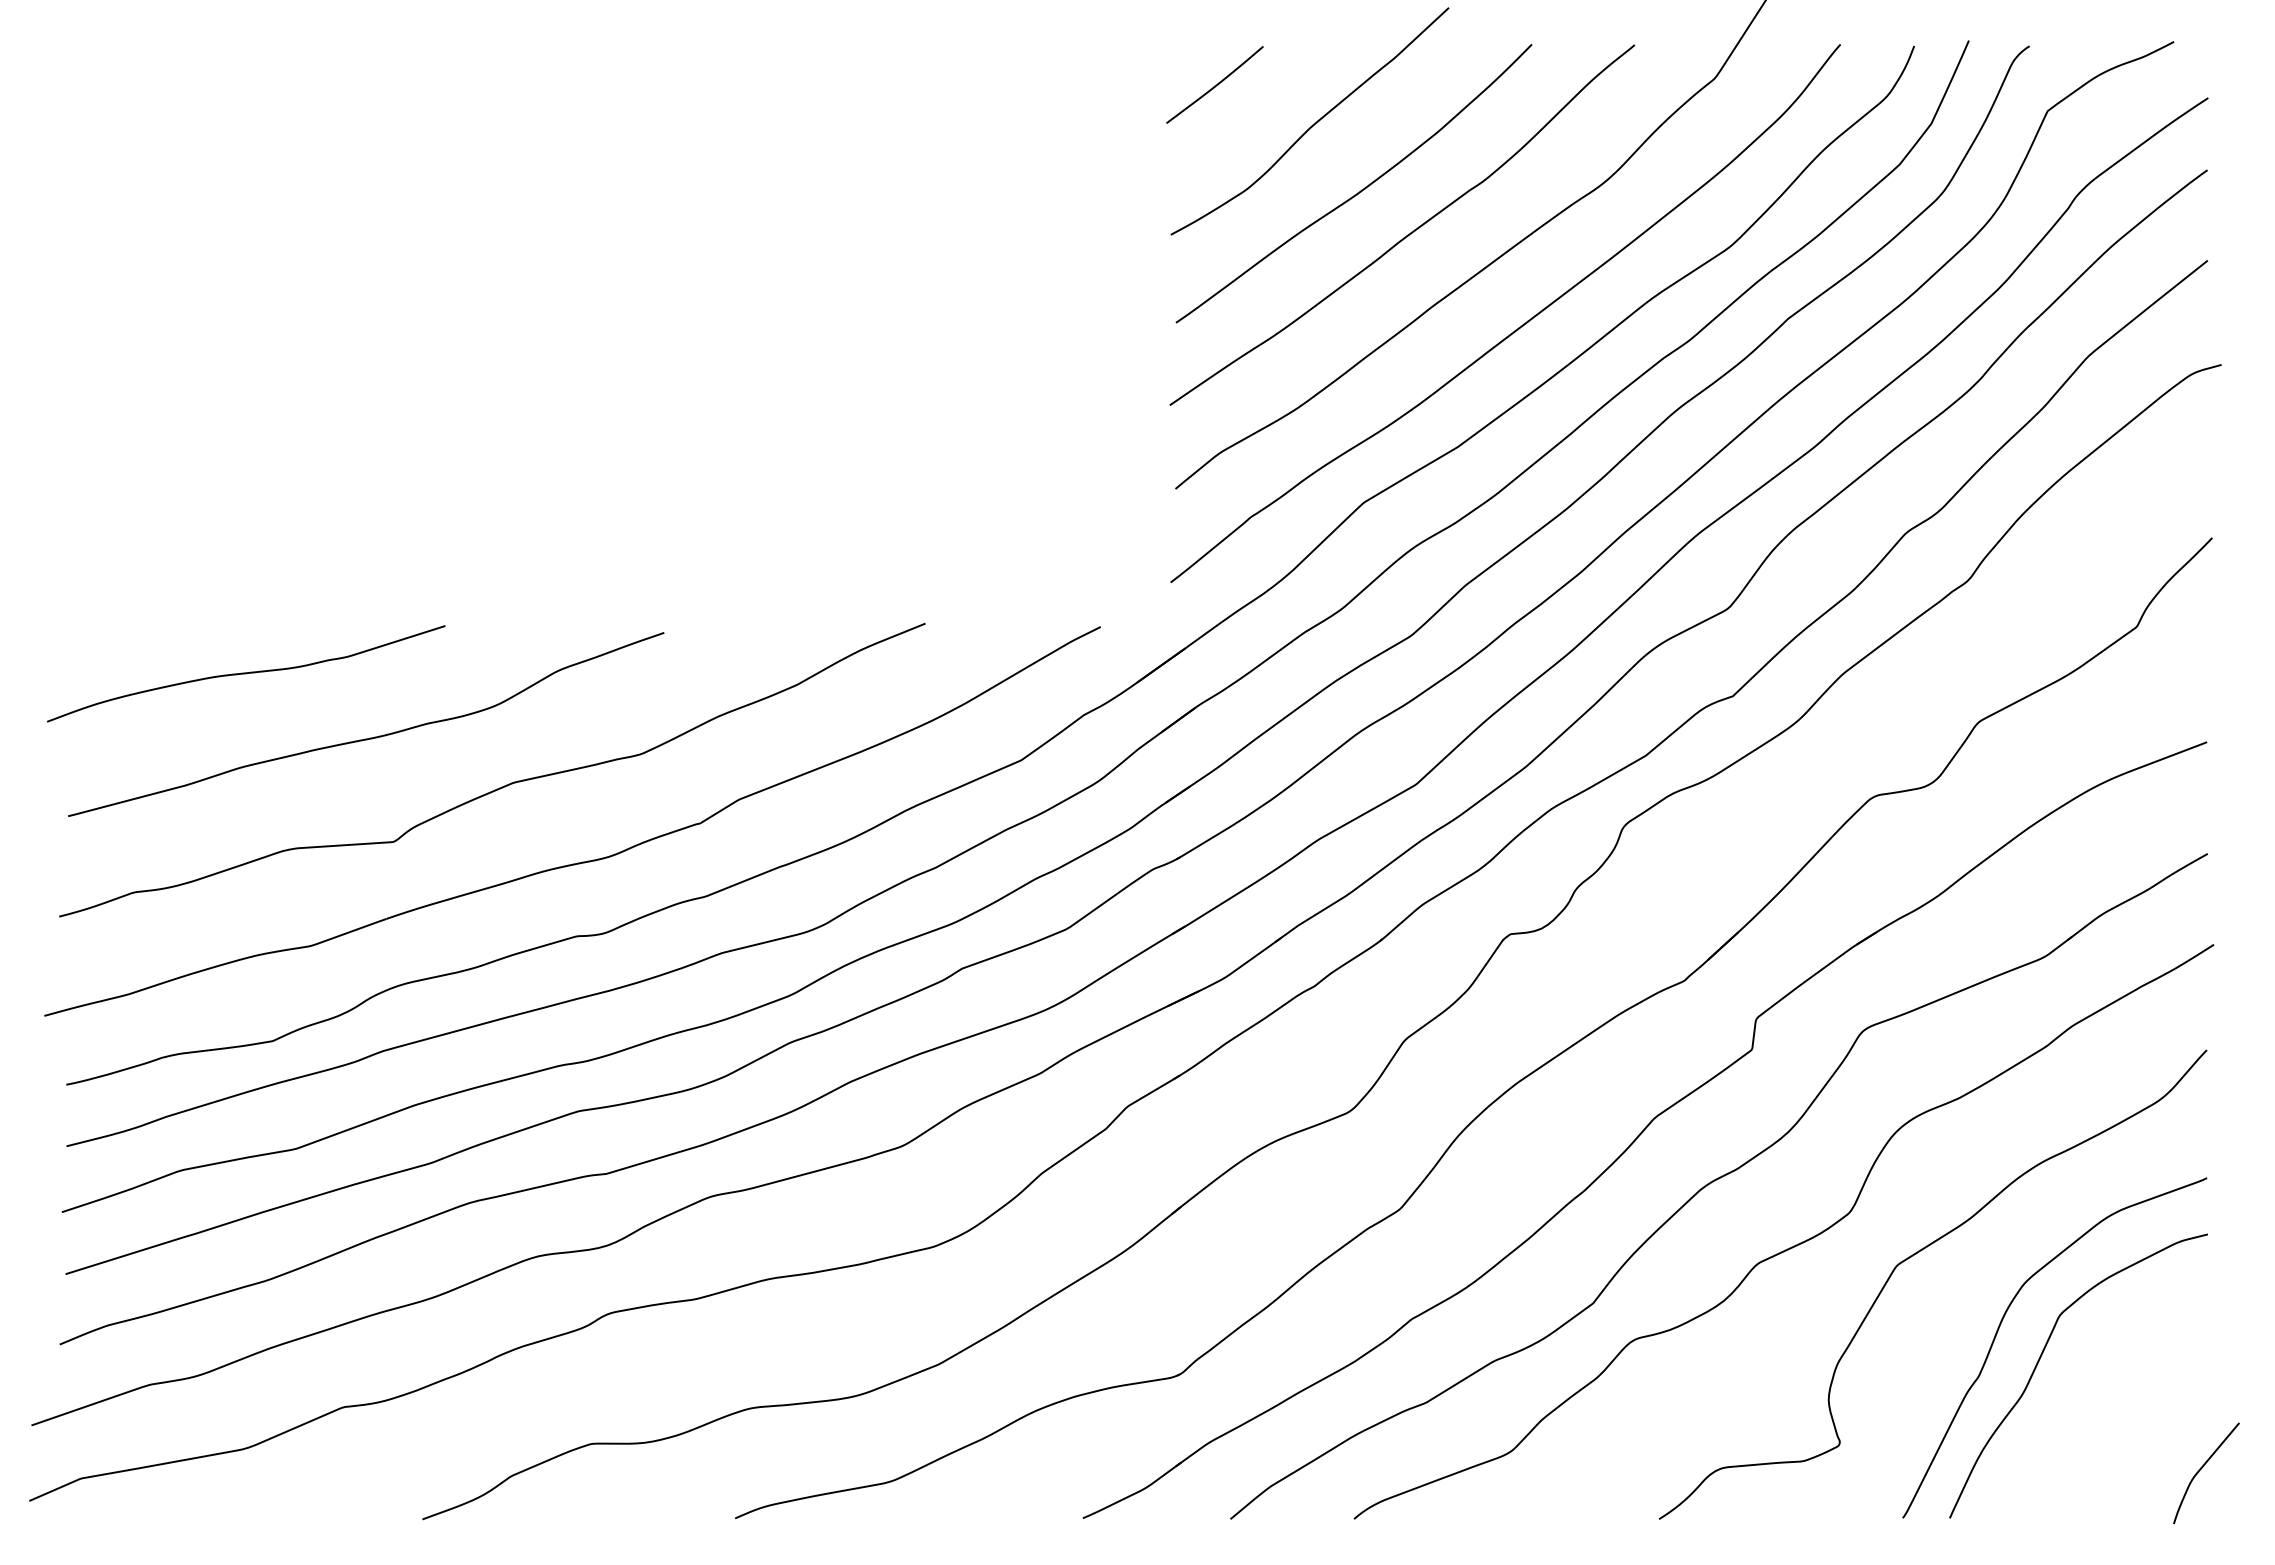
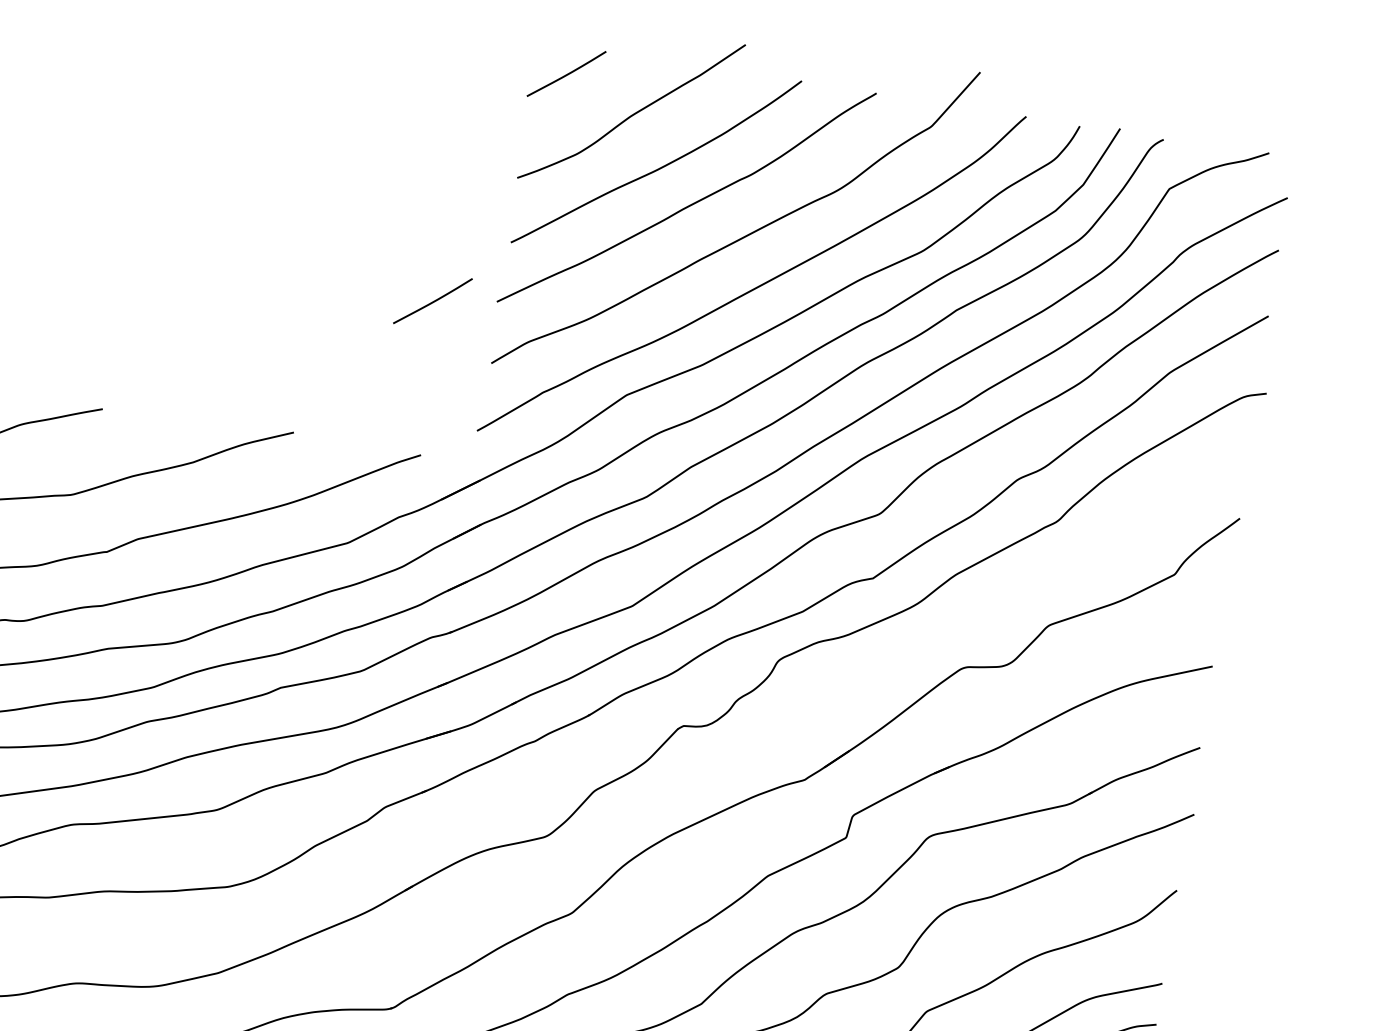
curve: (1083, 418) -> (432, 301), added

